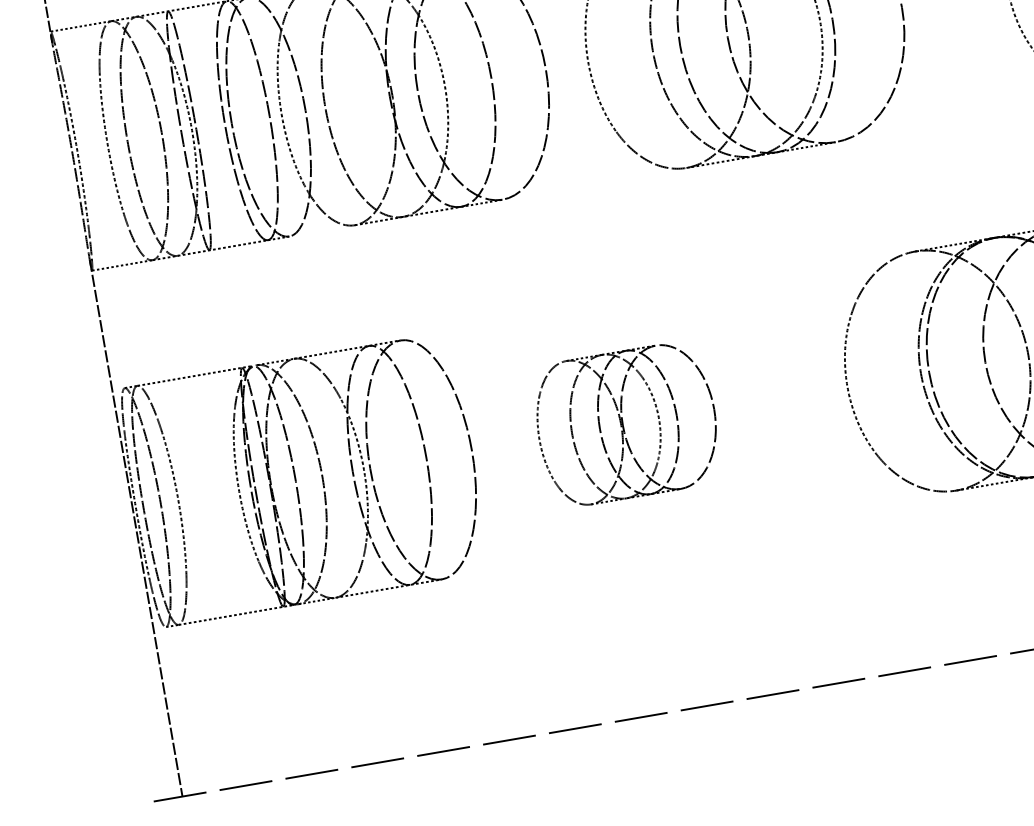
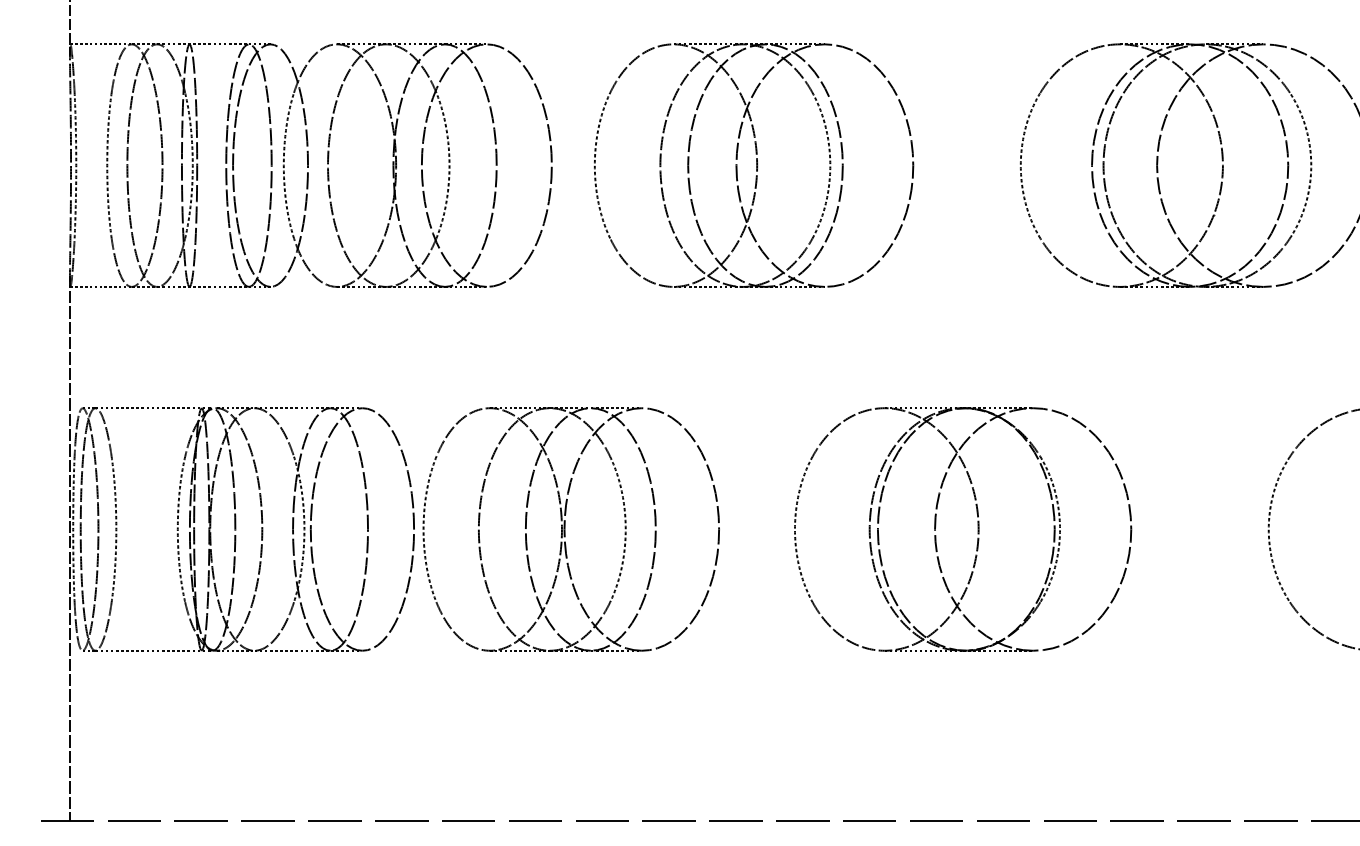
part: (626, 424) -> (570, 529), size x1.67

